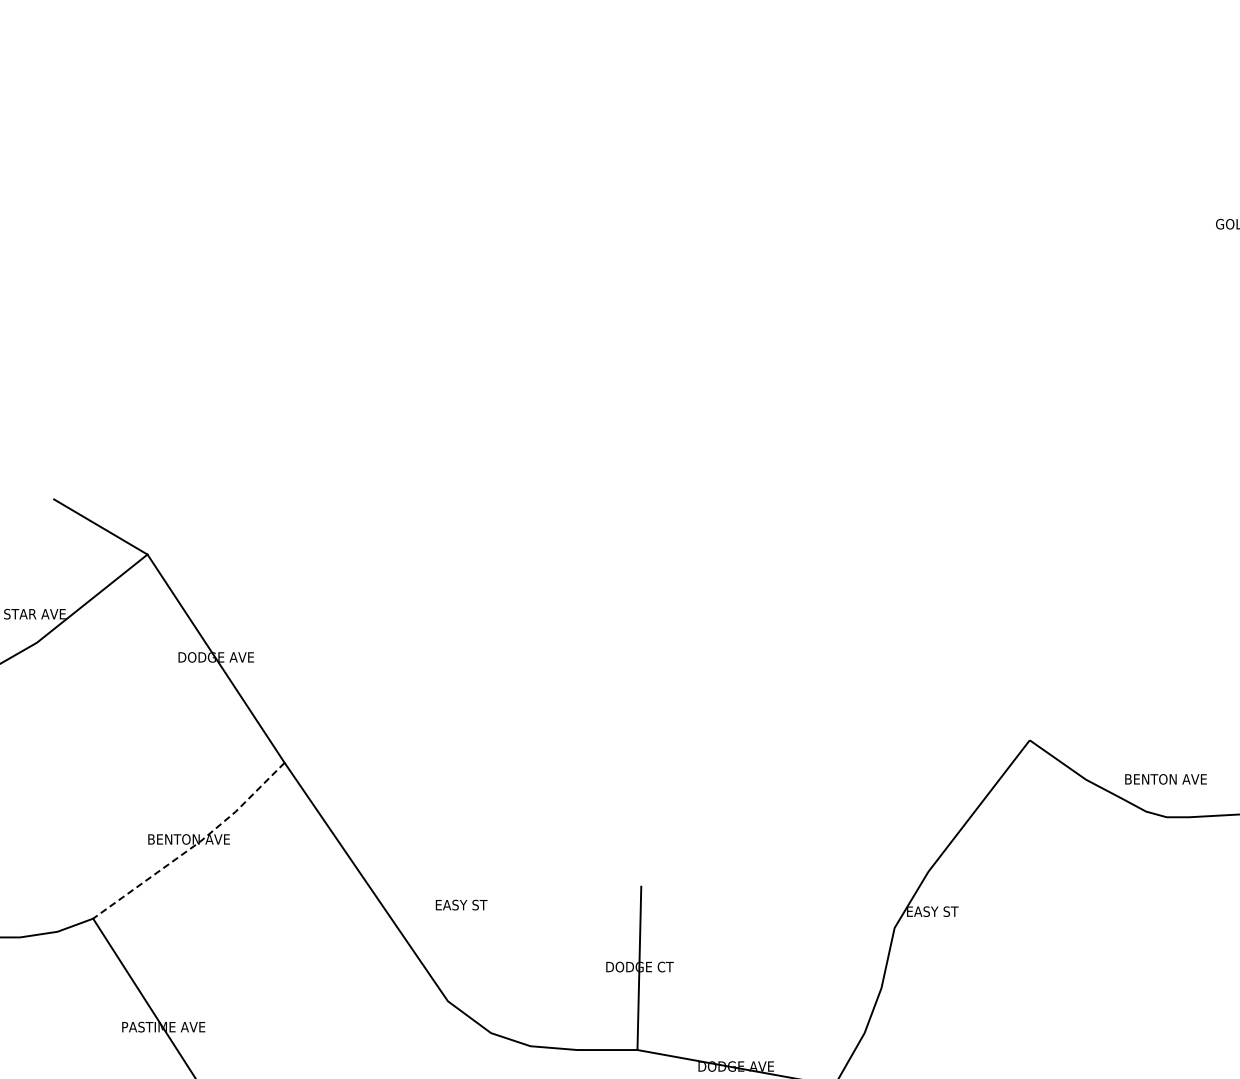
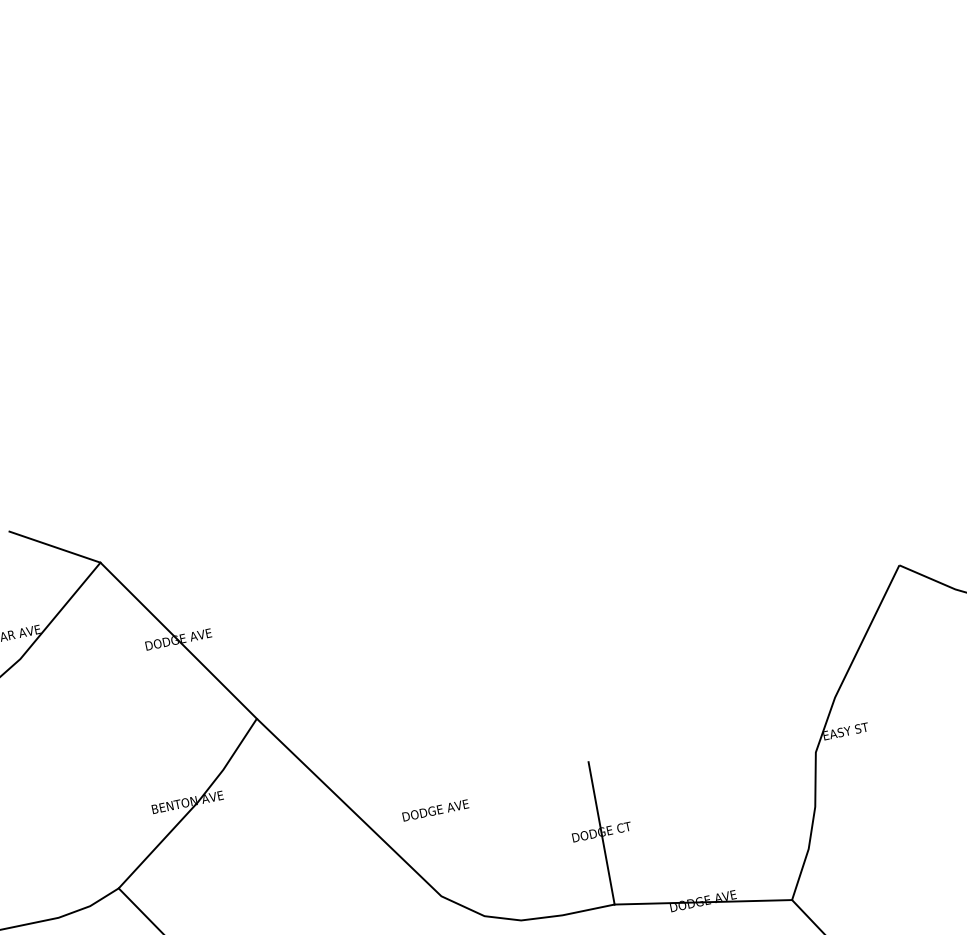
line: (194, 845) -> (193, 806), dashed -> solid
text: (460, 904) -> (434, 810), EASY ST -> DODGE AVE

